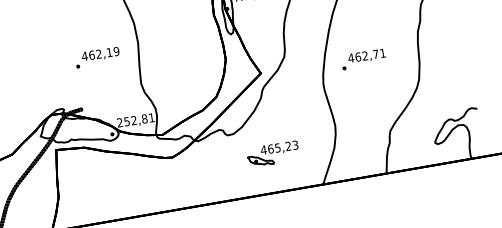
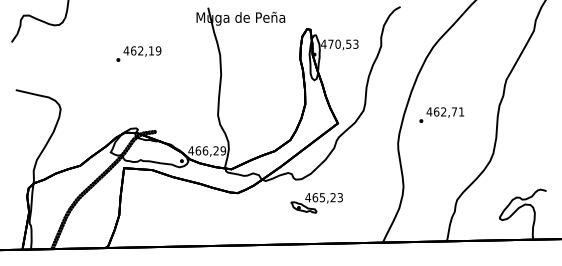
text: (97, 57) -> (138, 53), moved
text: (363, 58) -> (441, 114), moved
text: (136, 119) -> (207, 150), 252,81 -> 466,29
part: (272, 154) -> (316, 203), moved

